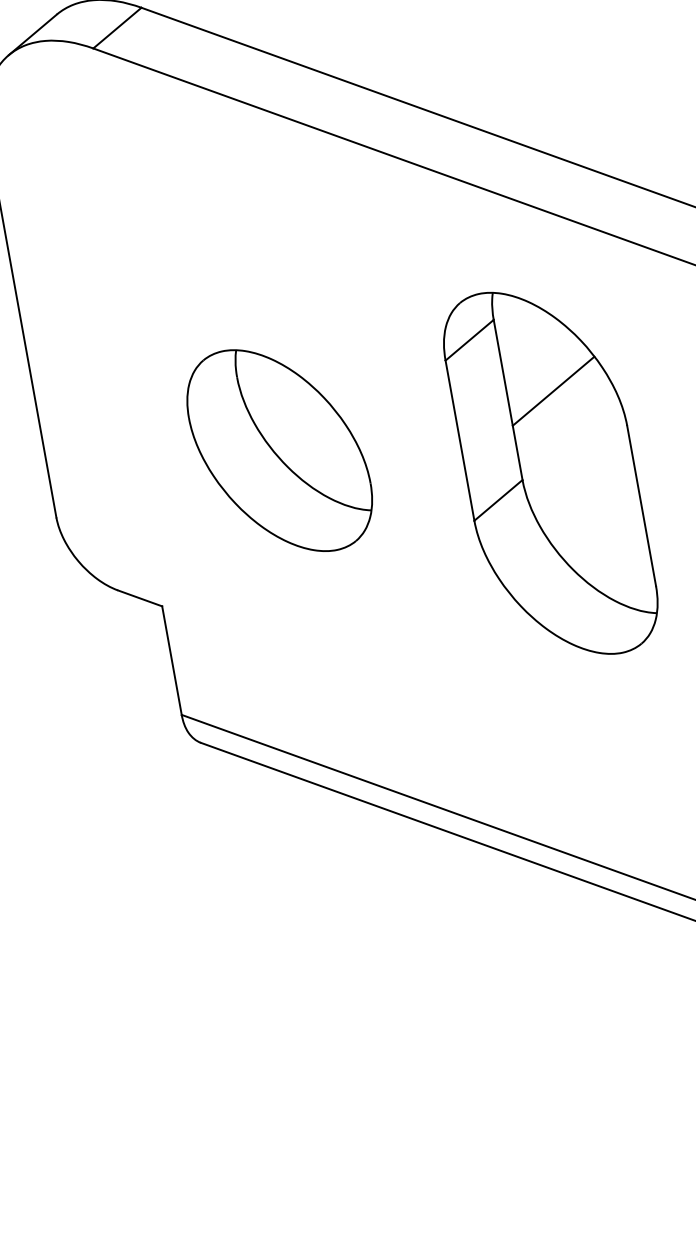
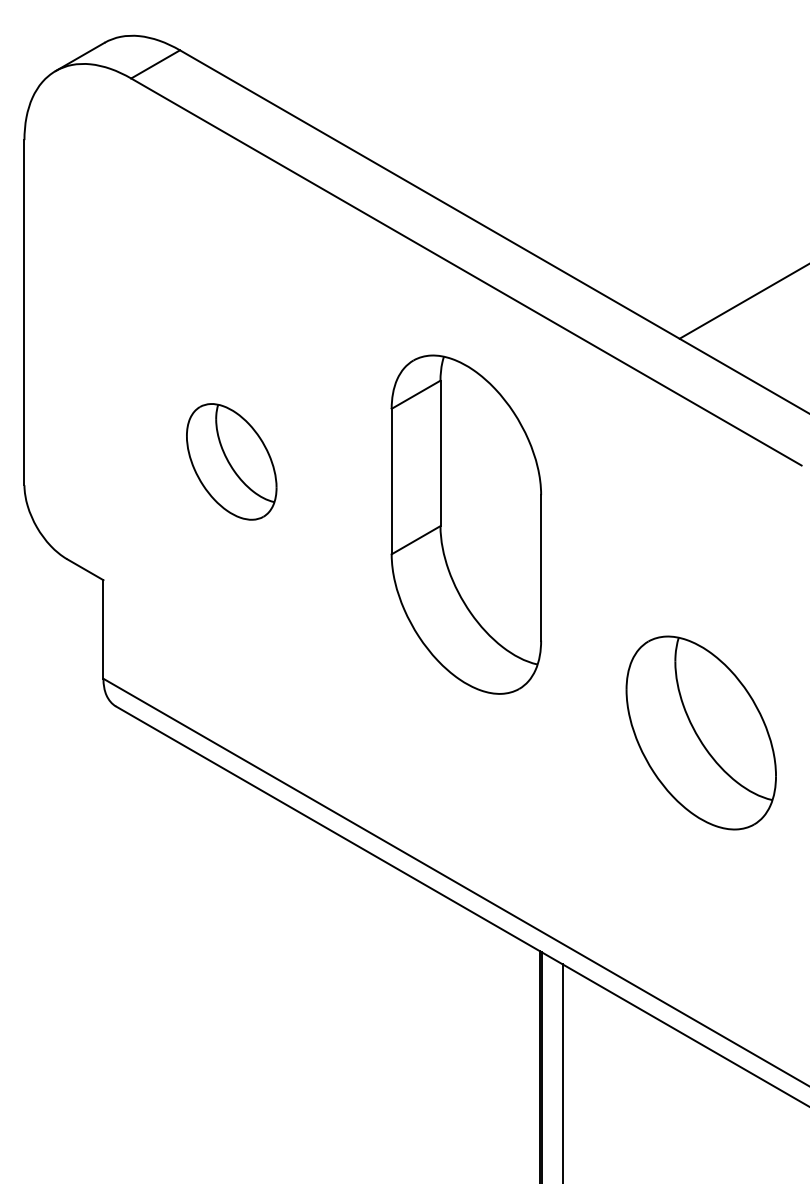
line: (553, 390) -> (481, 452), removed
part: (279, 450) -> (231, 461), size x0.6

